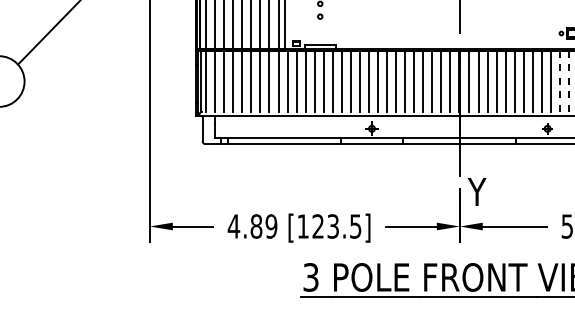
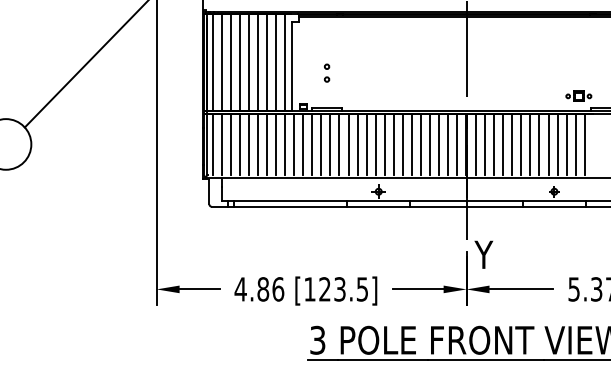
line: (559, 81) -> (566, 144), dashed -> solid
line: (568, 81) -> (575, 144), dashed -> solid
text: (271, 226) -> (278, 289), 4.89 -> 4.86

